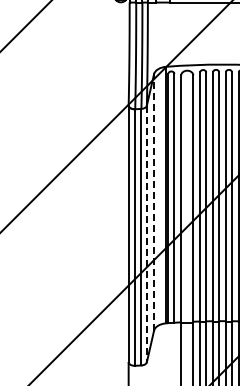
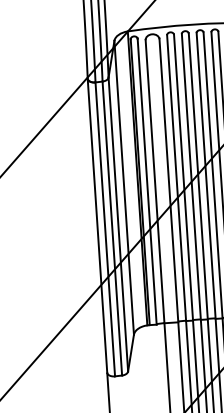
line: (154, 201) -> (124, 186), dashed -> solid
line: (146, 234) -> (117, 225), dashed -> solid

